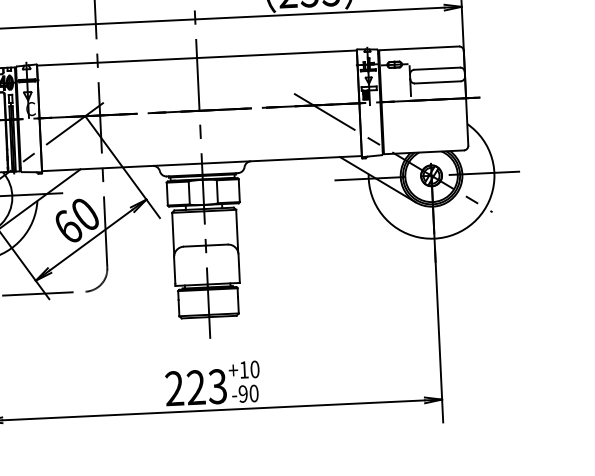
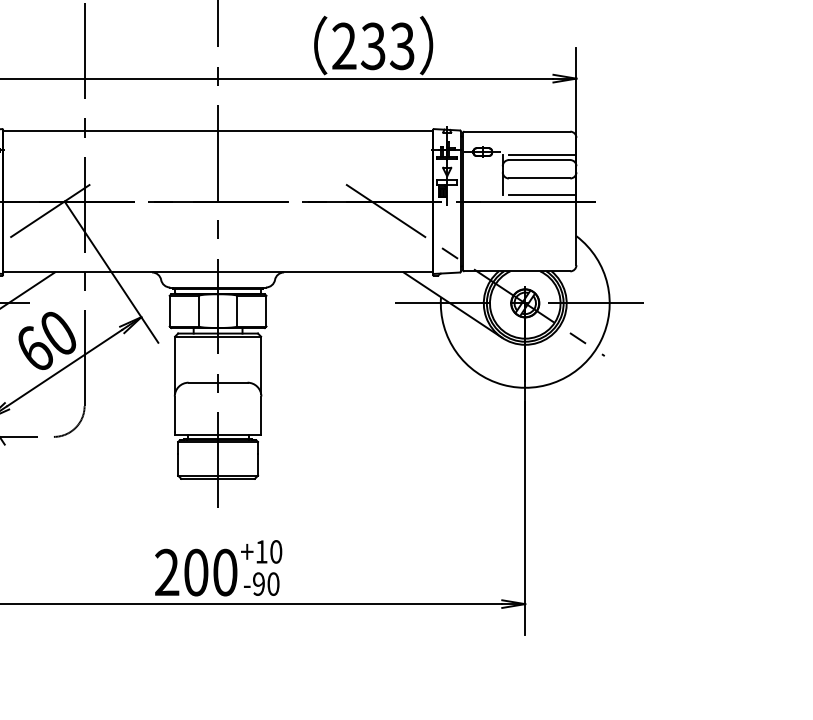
line: (439, 64) -> (542, 154), added
line: (440, 94) -> (542, 195), added
text: (206, 387) -> (210, 572), 223 -> 200

